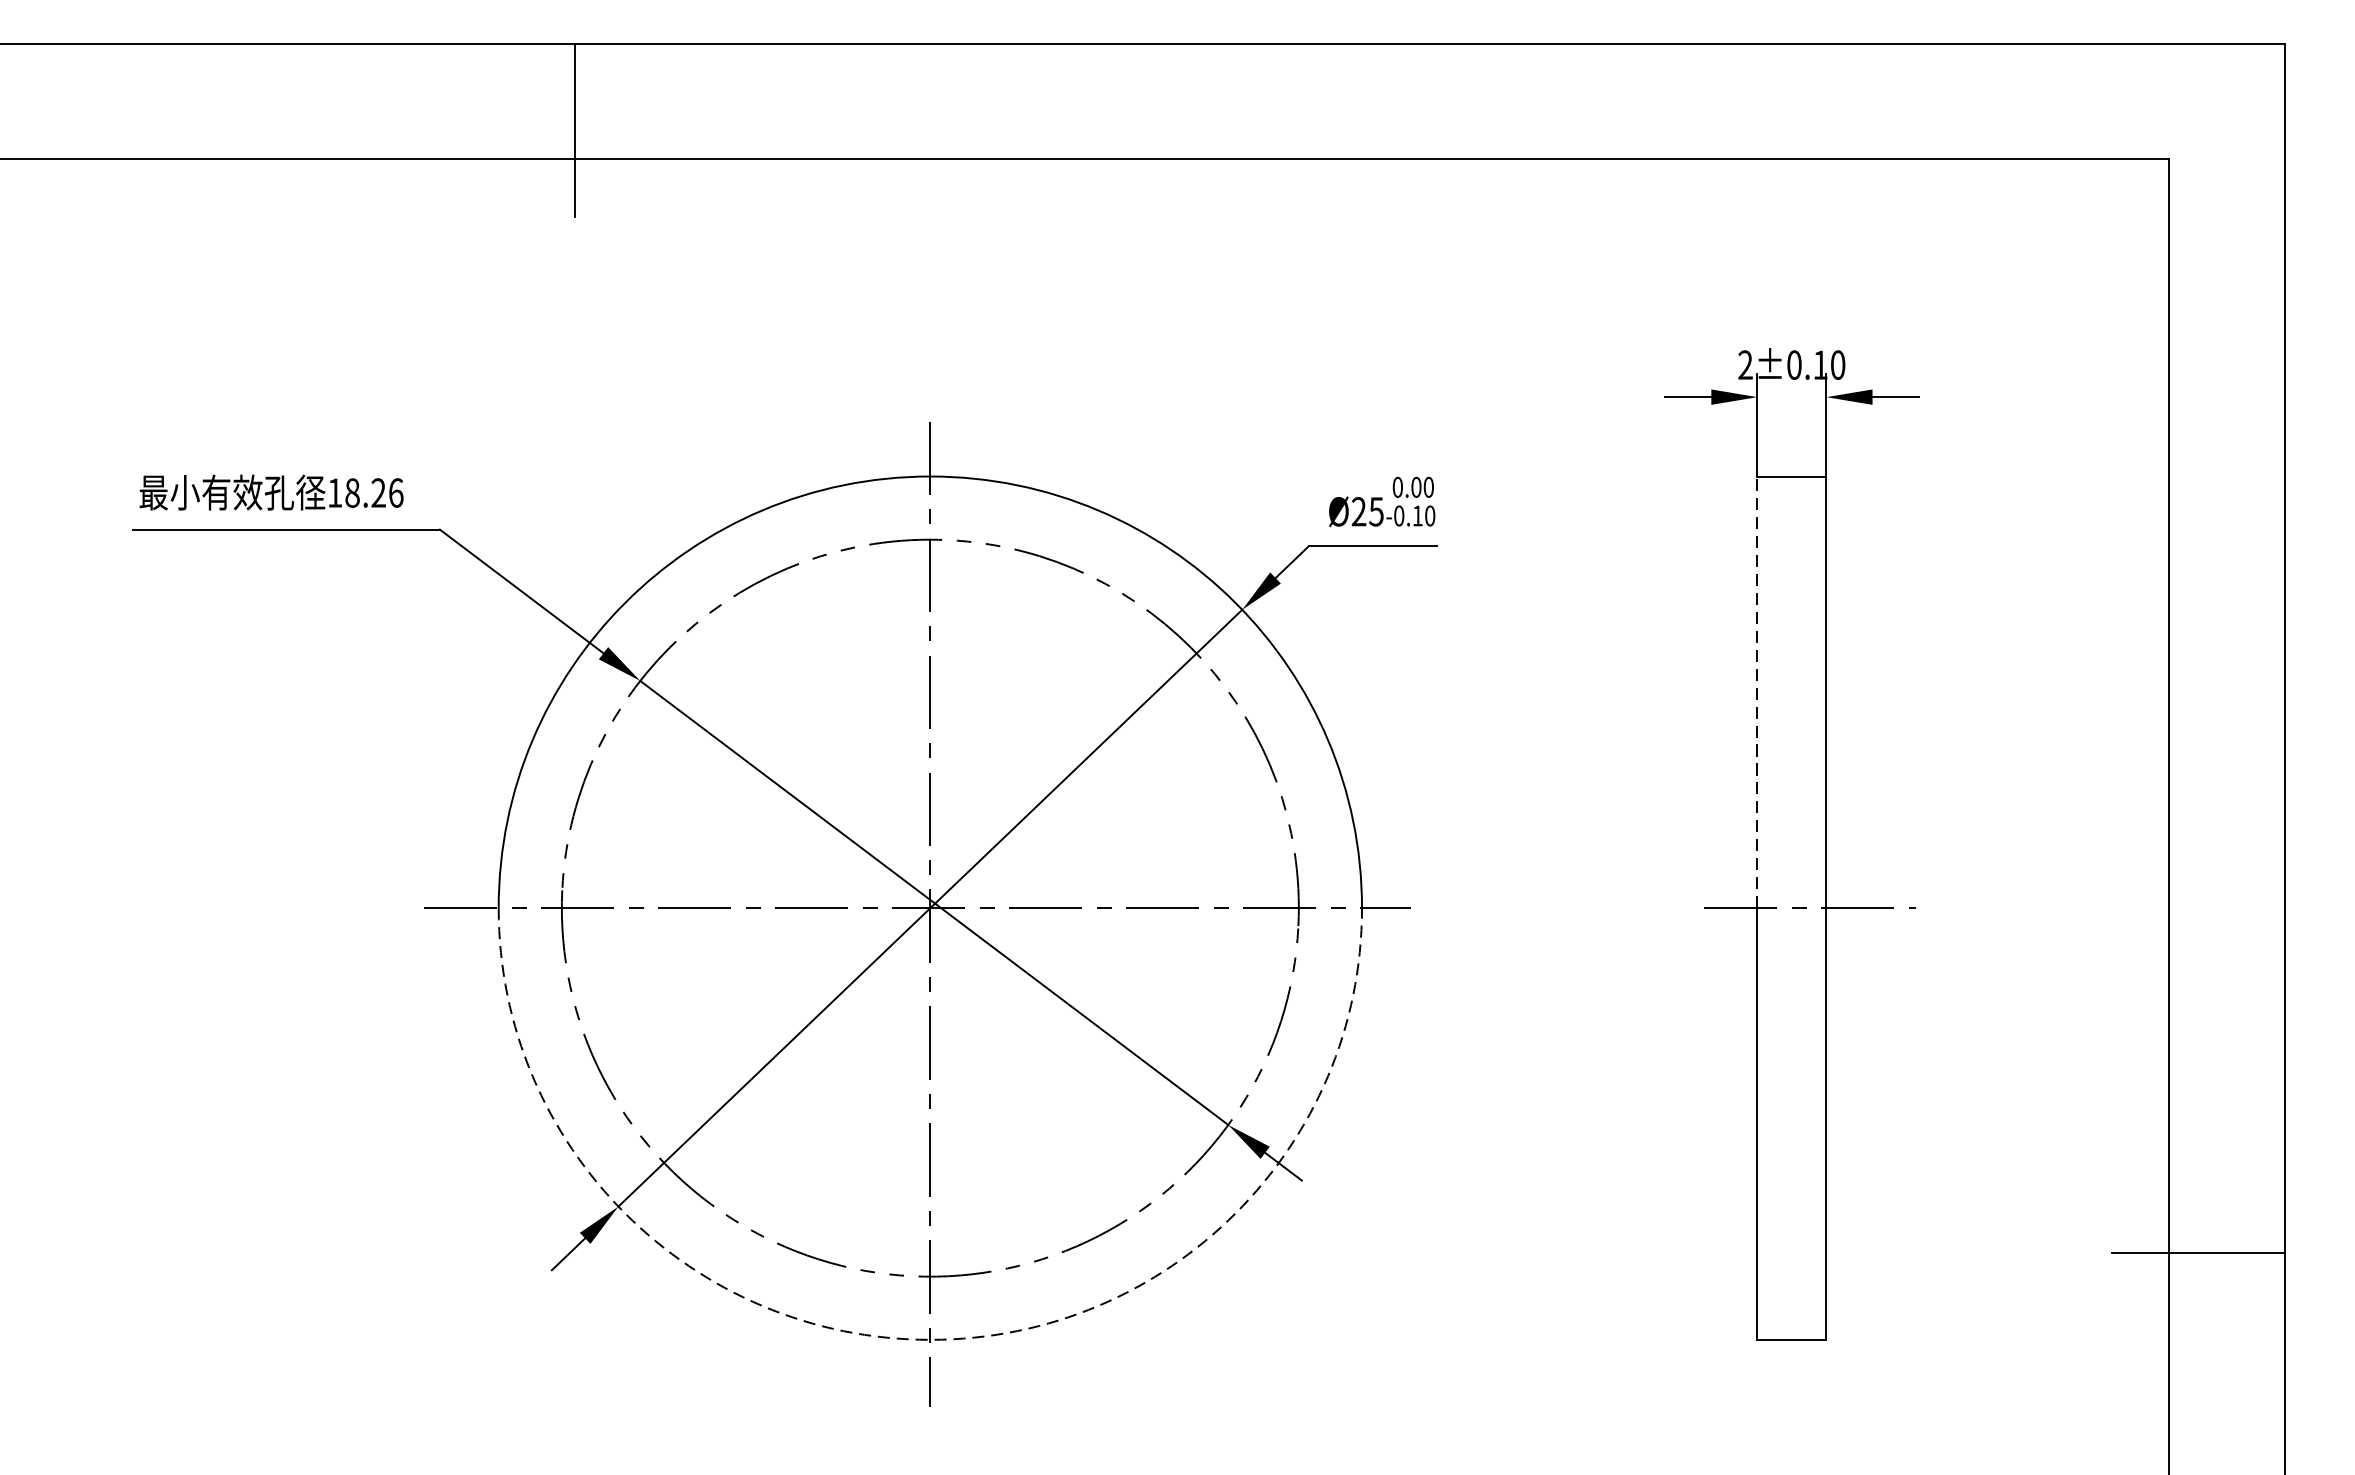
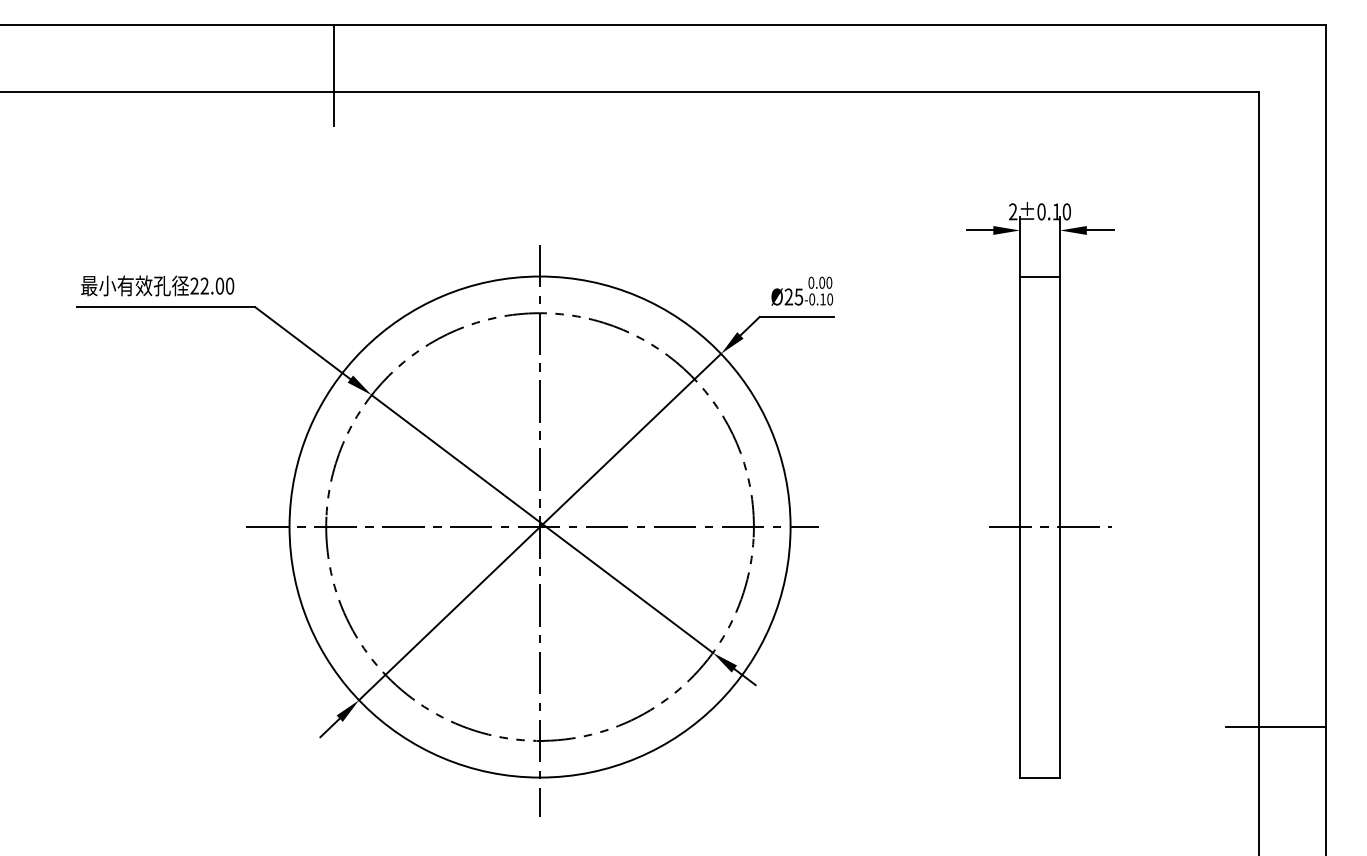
text: (365, 491) -> (212, 285), 18.26 -> 22.00
line: (1758, 691) -> (1020, 401), dashed -> solid
arc: (931, 1339) -> (540, 777), dashed -> solid

